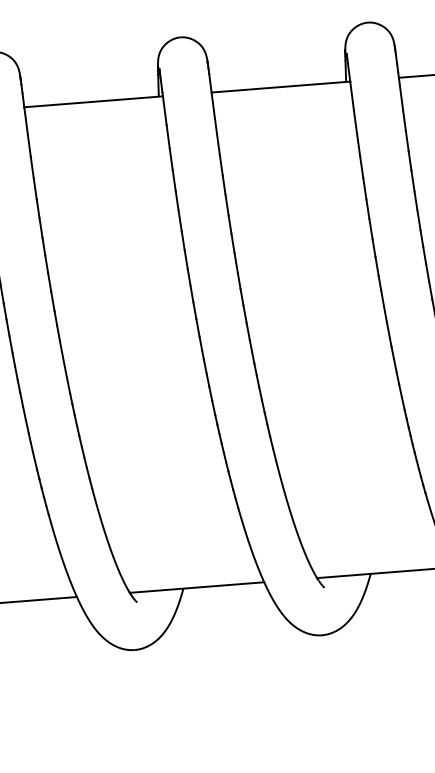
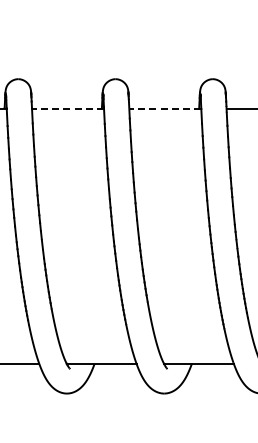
line: (279, 86) -> (164, 108), solid -> dashed
line: (92, 101) -> (67, 108), solid -> dashed

